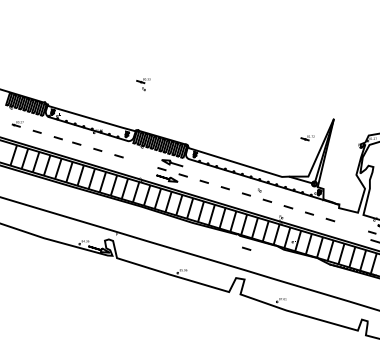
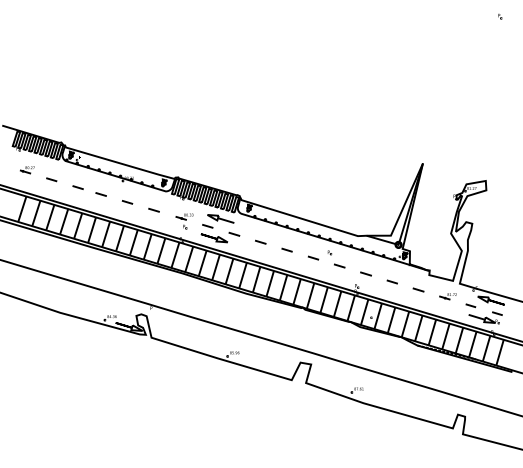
part: (143, 84) -> (184, 221), moved
part: (307, 138) -> (447, 296), moved
line: (246, 248) -> (313, 325), removed

